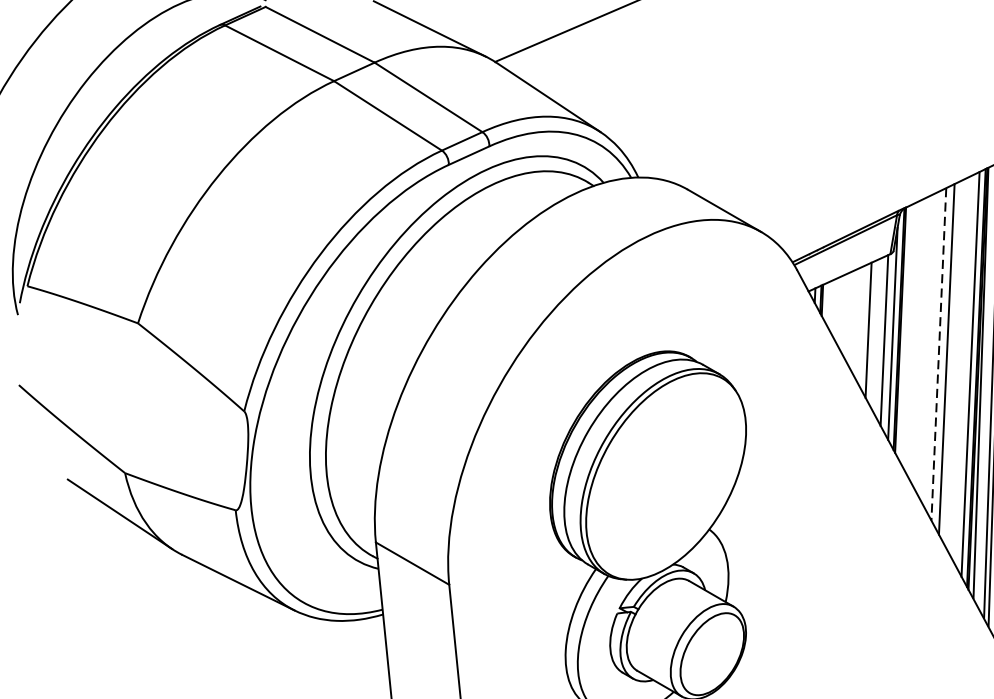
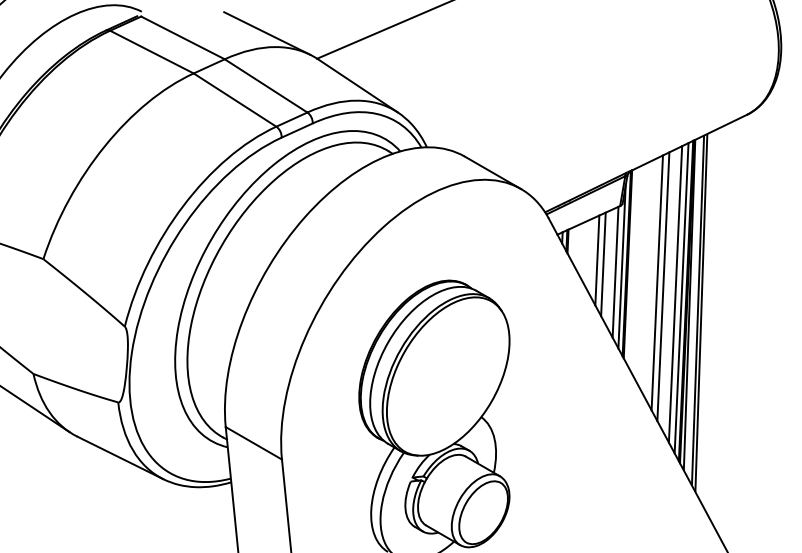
line: (860, 325) -> (597, 260), added
line: (939, 353) -> (657, 282), dashed -> solid
line: (962, 369) -> (675, 294), added

